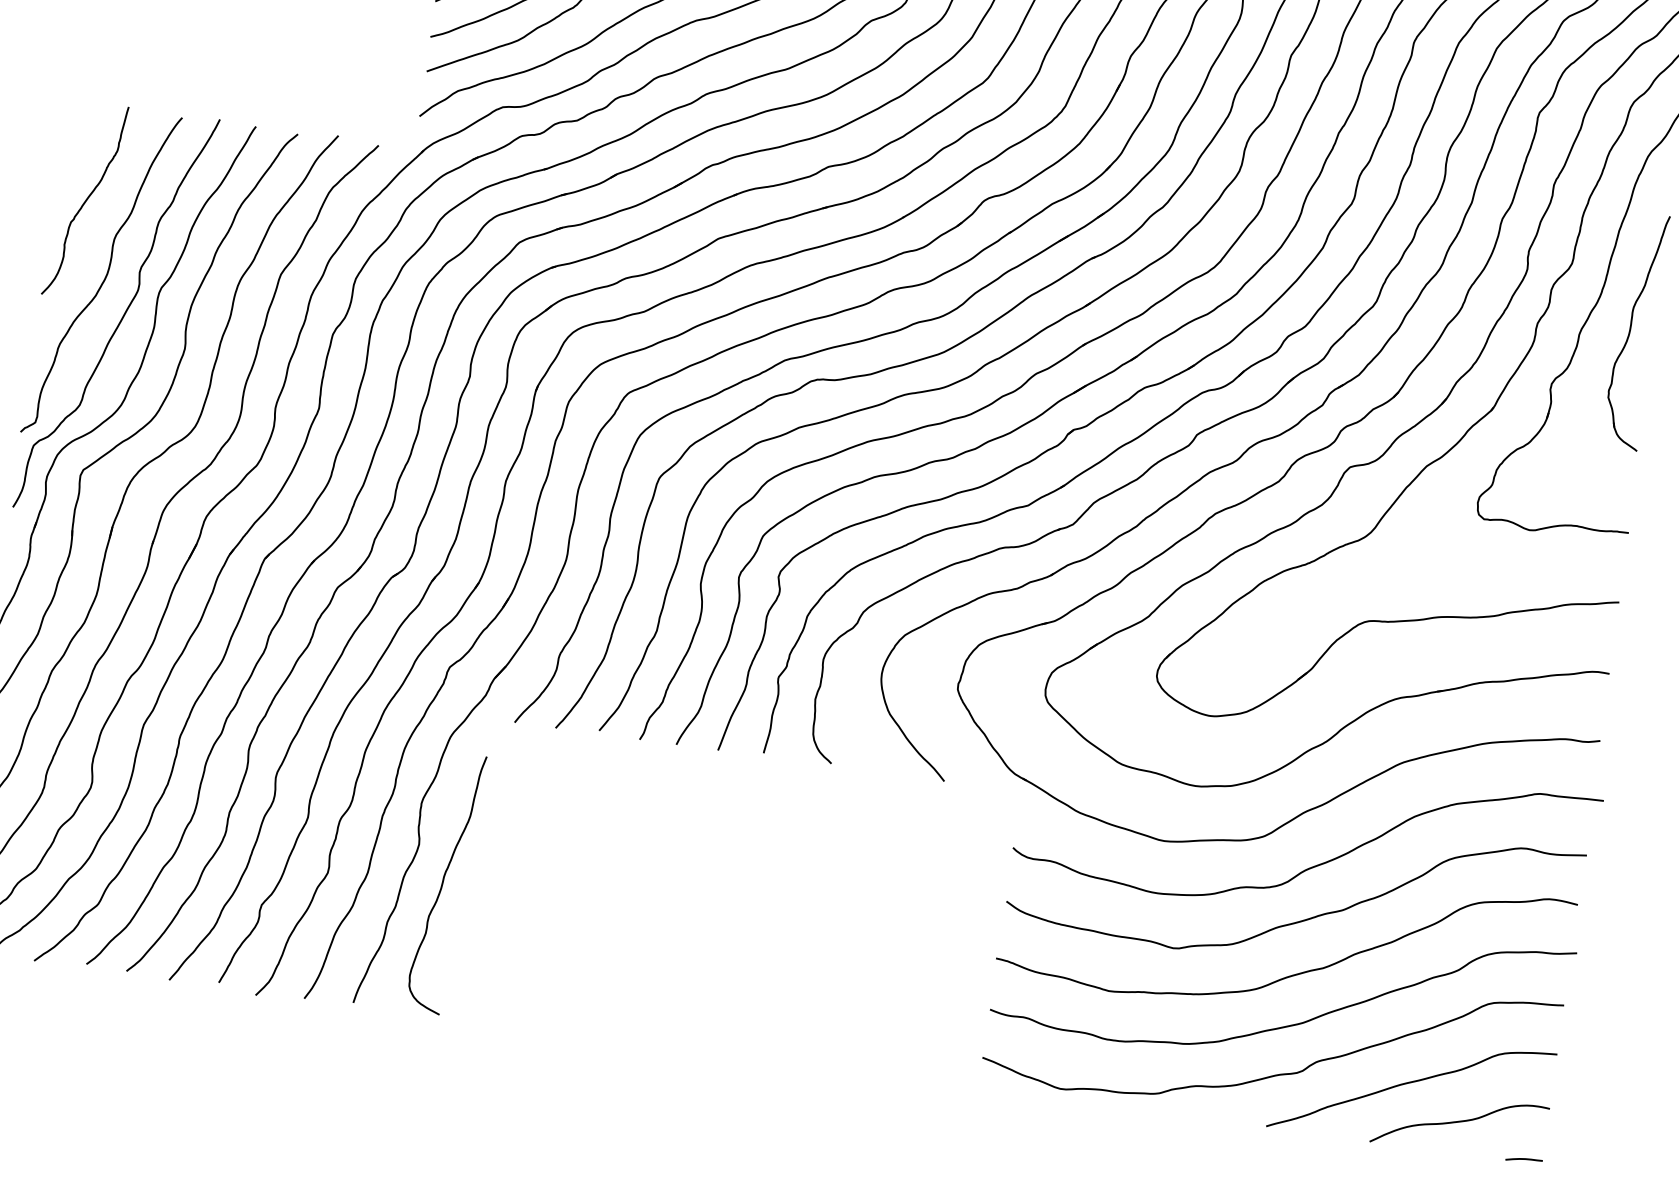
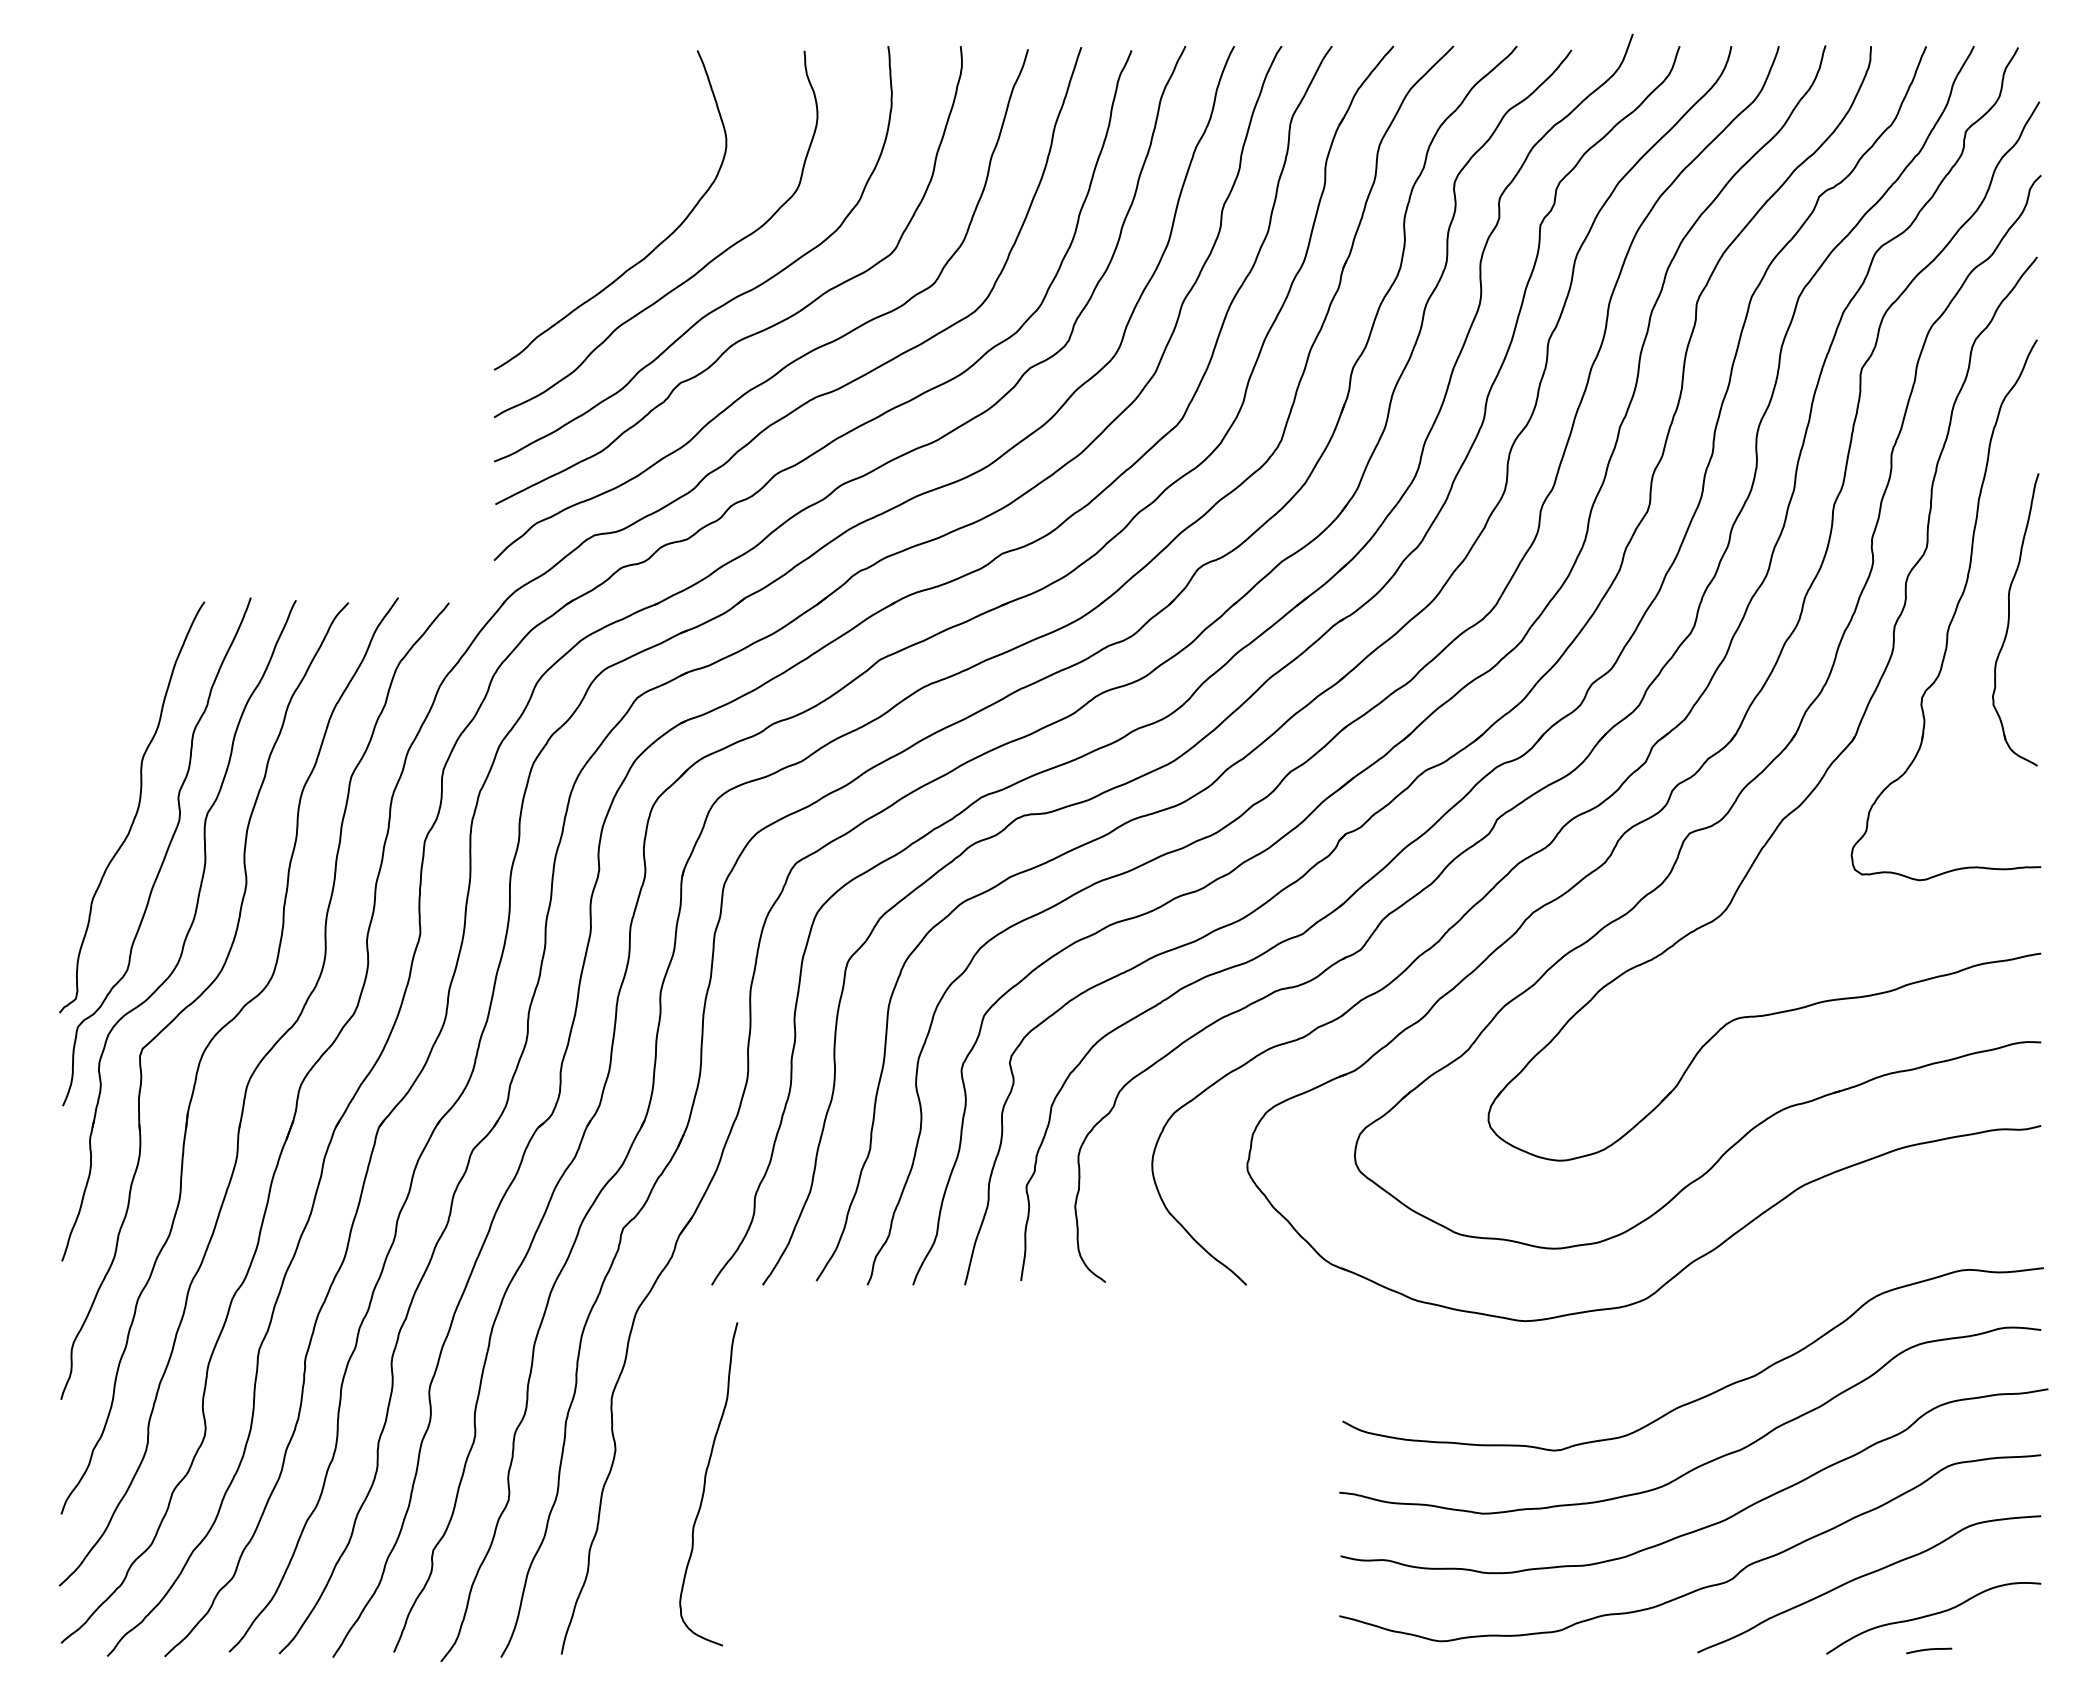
curve: (84, 200) -> (99, 719), removed
curve: (1320, 863) -> (1719, 1322), removed
curve: (443, 883) -> (705, 1484), moved
curve: (1524, 1159) -> (1929, 1650), moved

